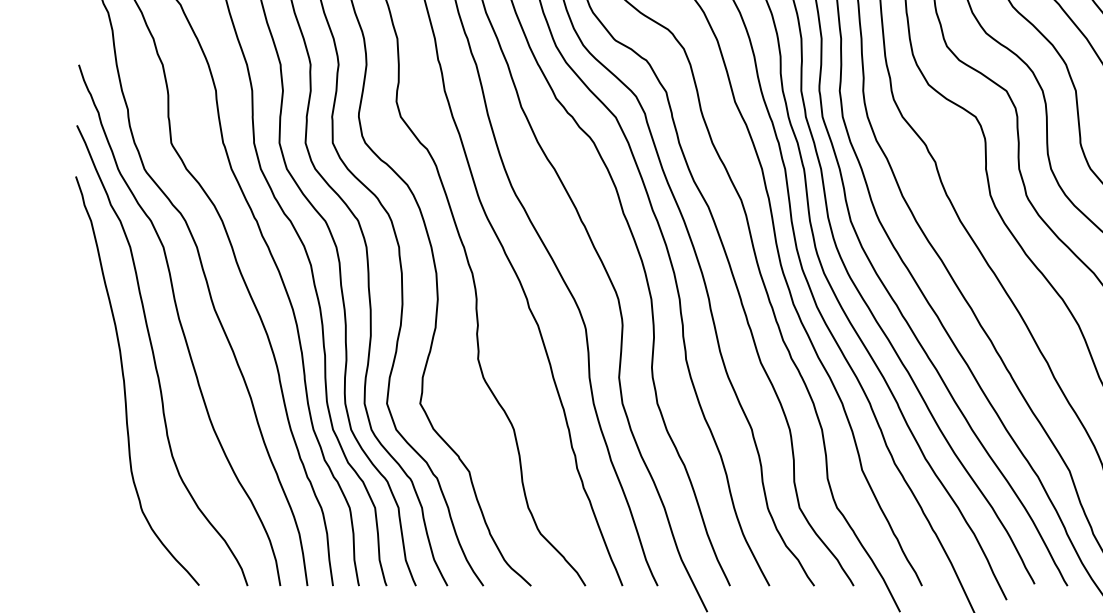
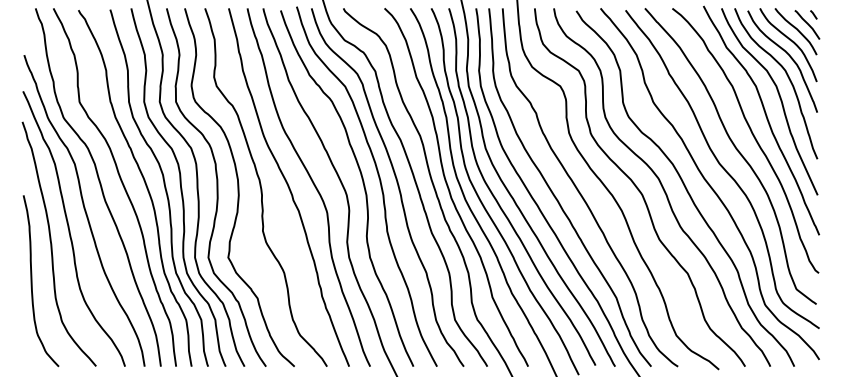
curve: (92, 443) -> (32, 281), added

